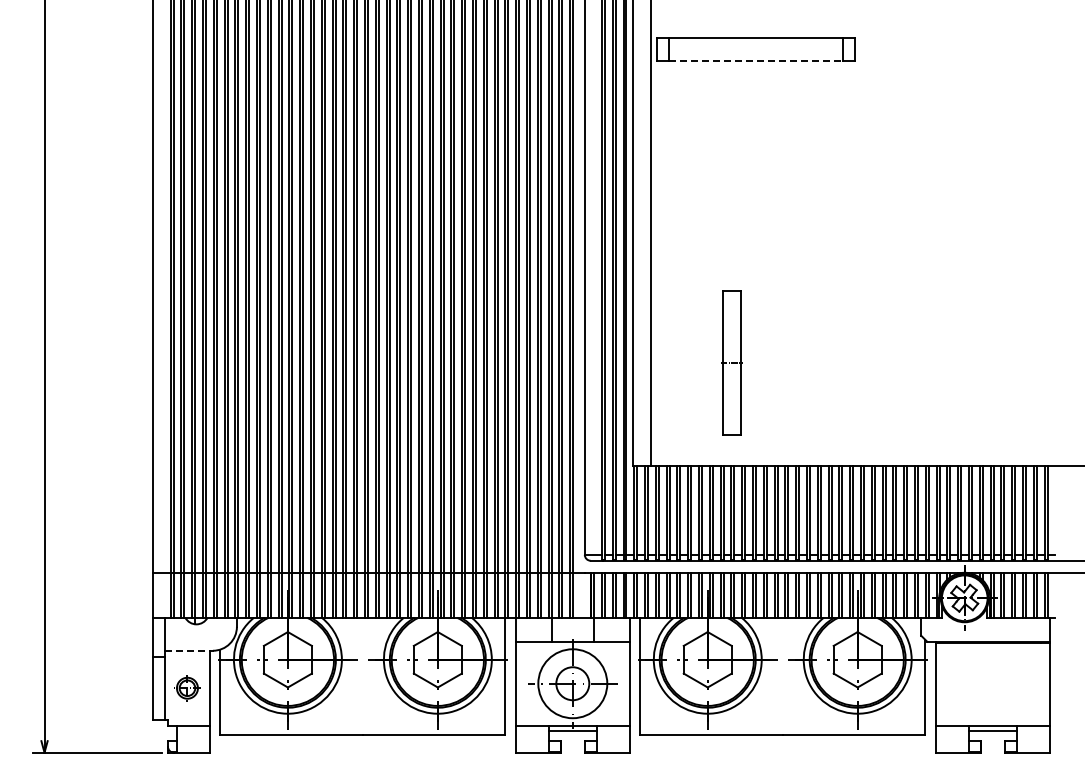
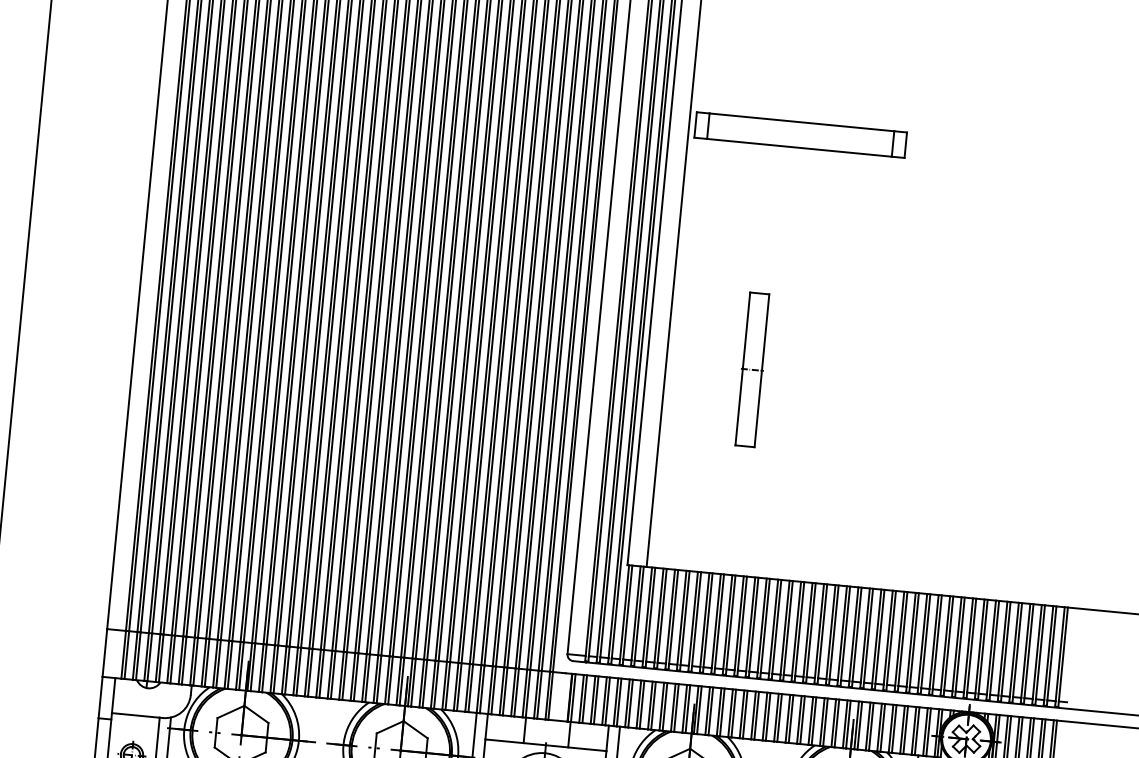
line: (755, 61) -> (799, 147), dashed -> solid
part: (731, 362) -> (752, 369), moved
line: (187, 650) -> (135, 715), dashed -> solid

